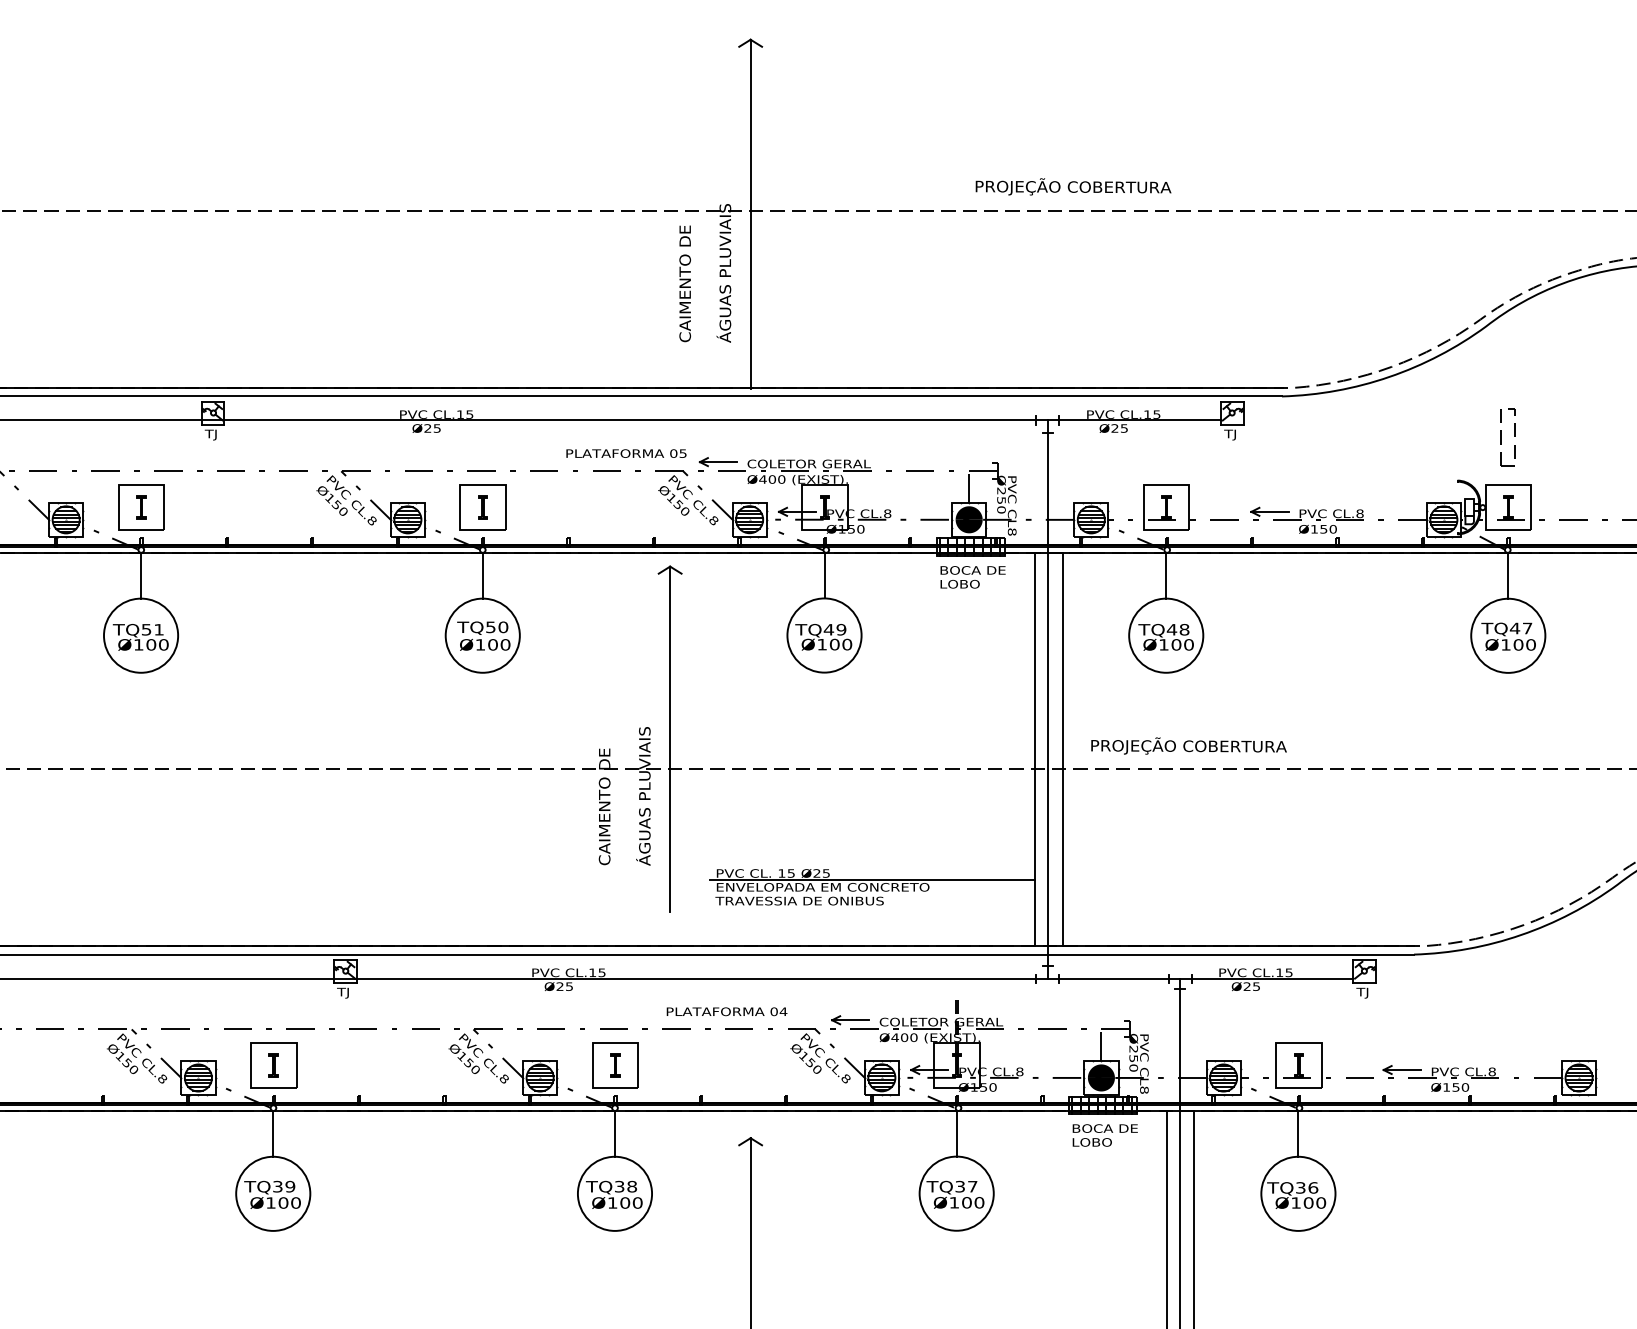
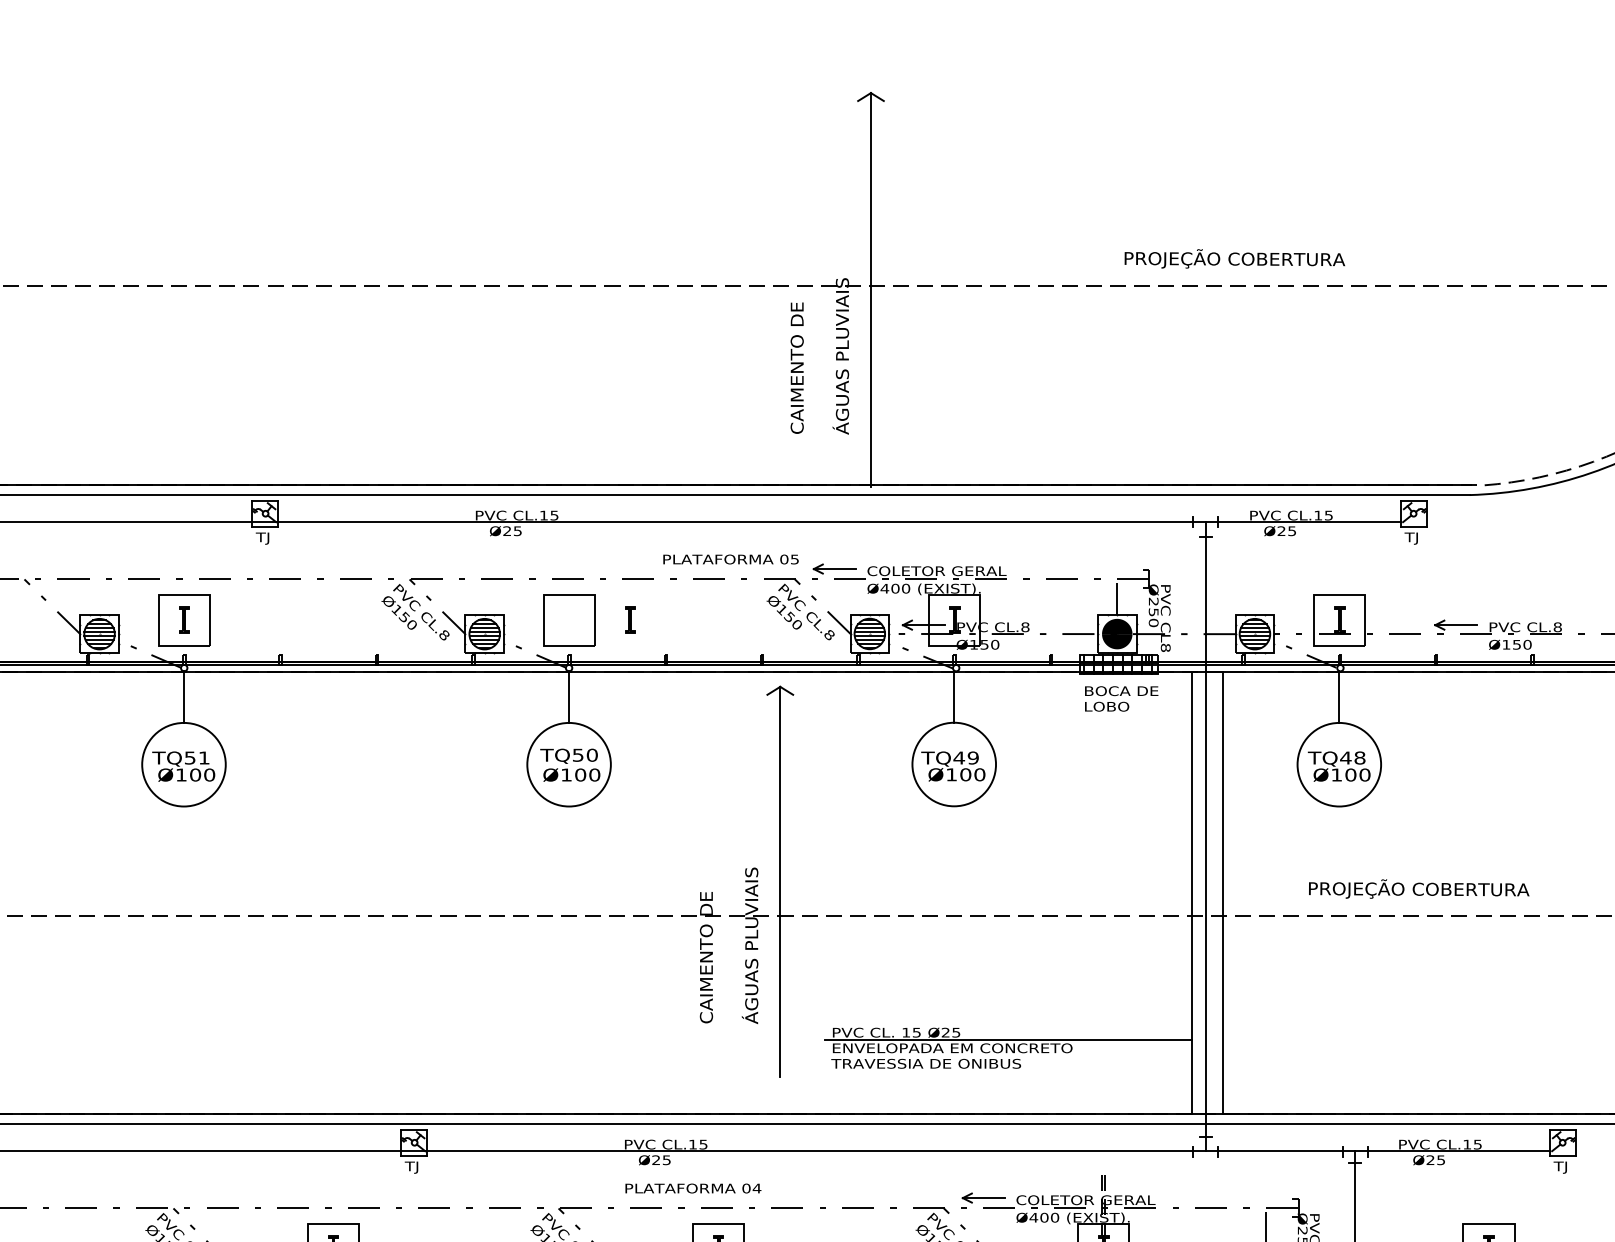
part: (482, 507) -> (629, 620), moved
text: (1188, 745) -> (1418, 888), moved
text: (726, 1011) -> (692, 1188), moved

